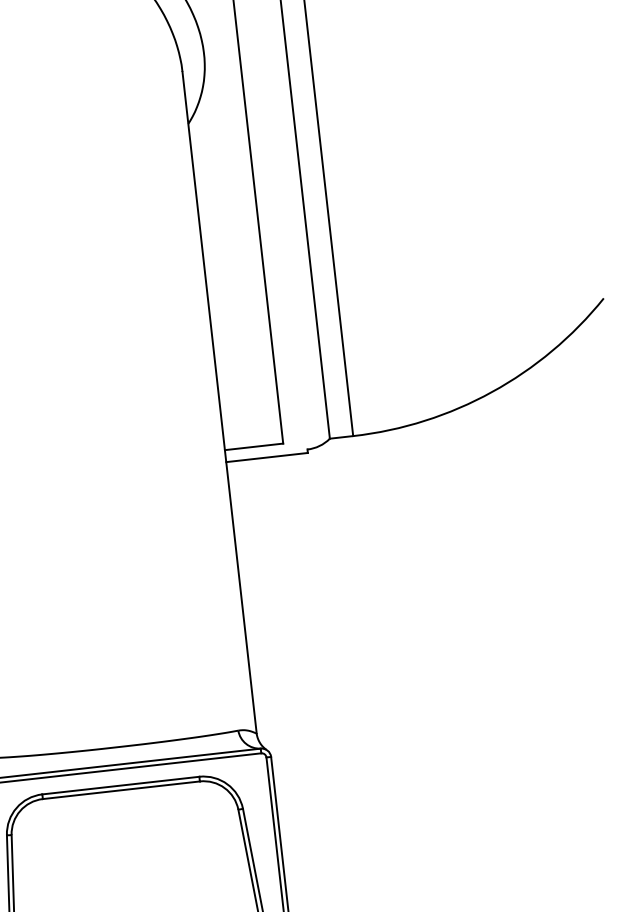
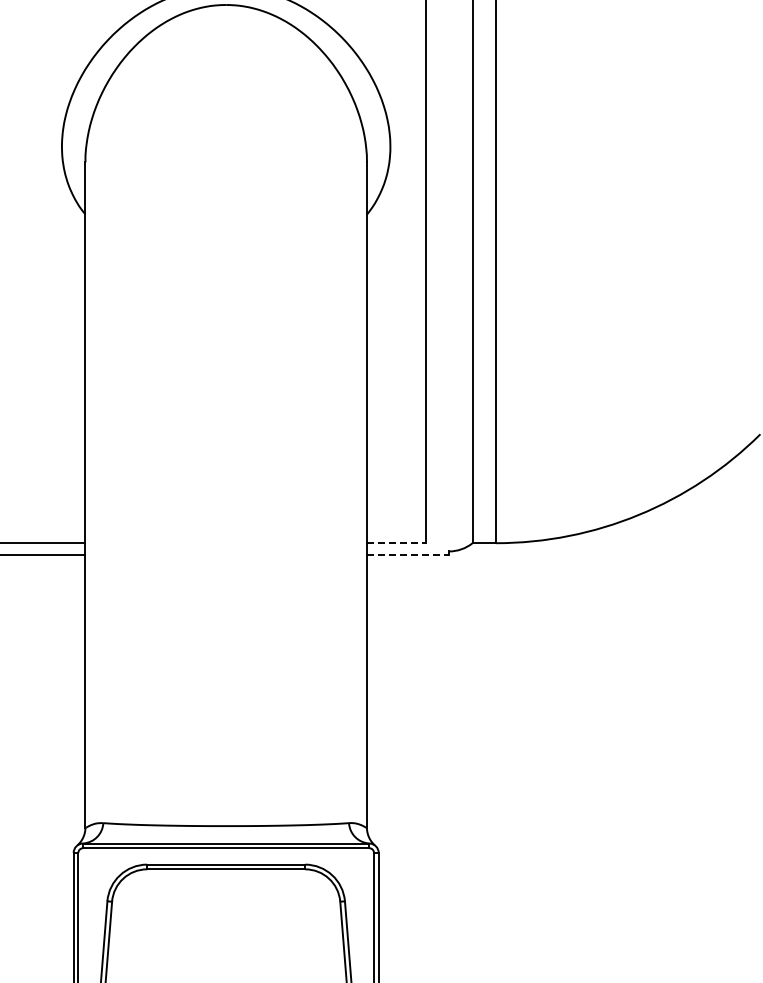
line: (254, 446) -> (396, 542), solid -> dashed
line: (267, 457) -> (408, 554), solid -> dashed

